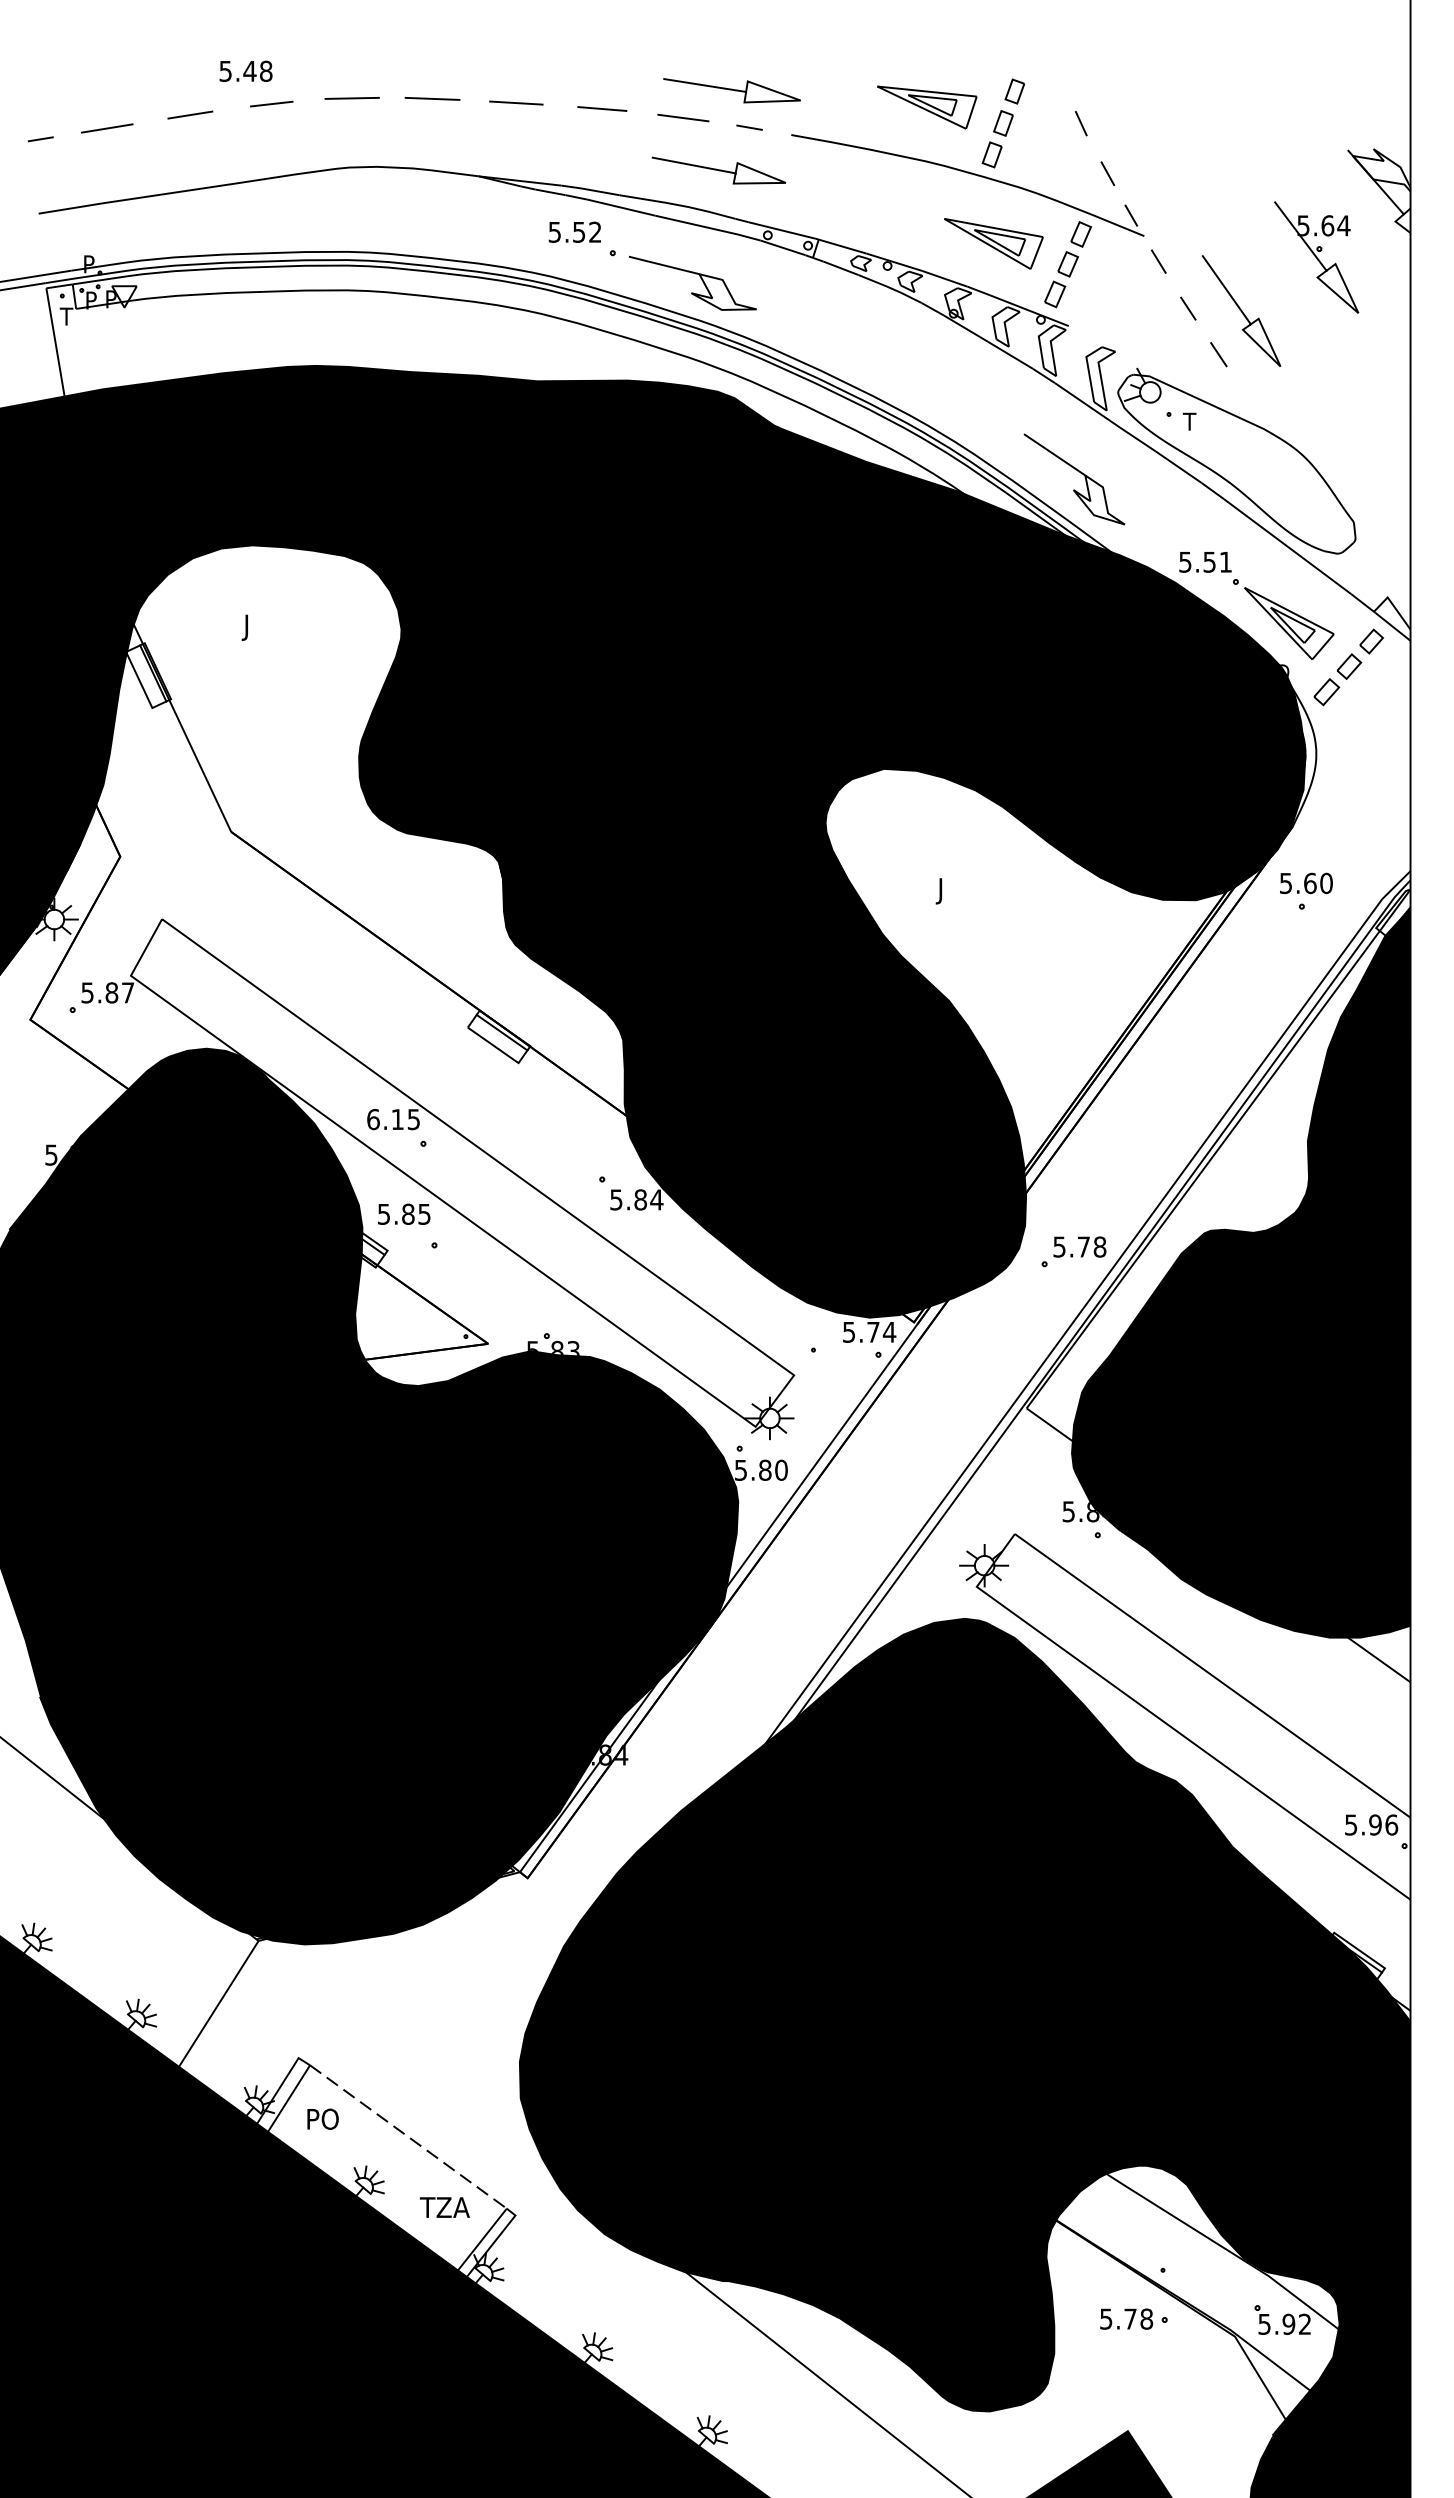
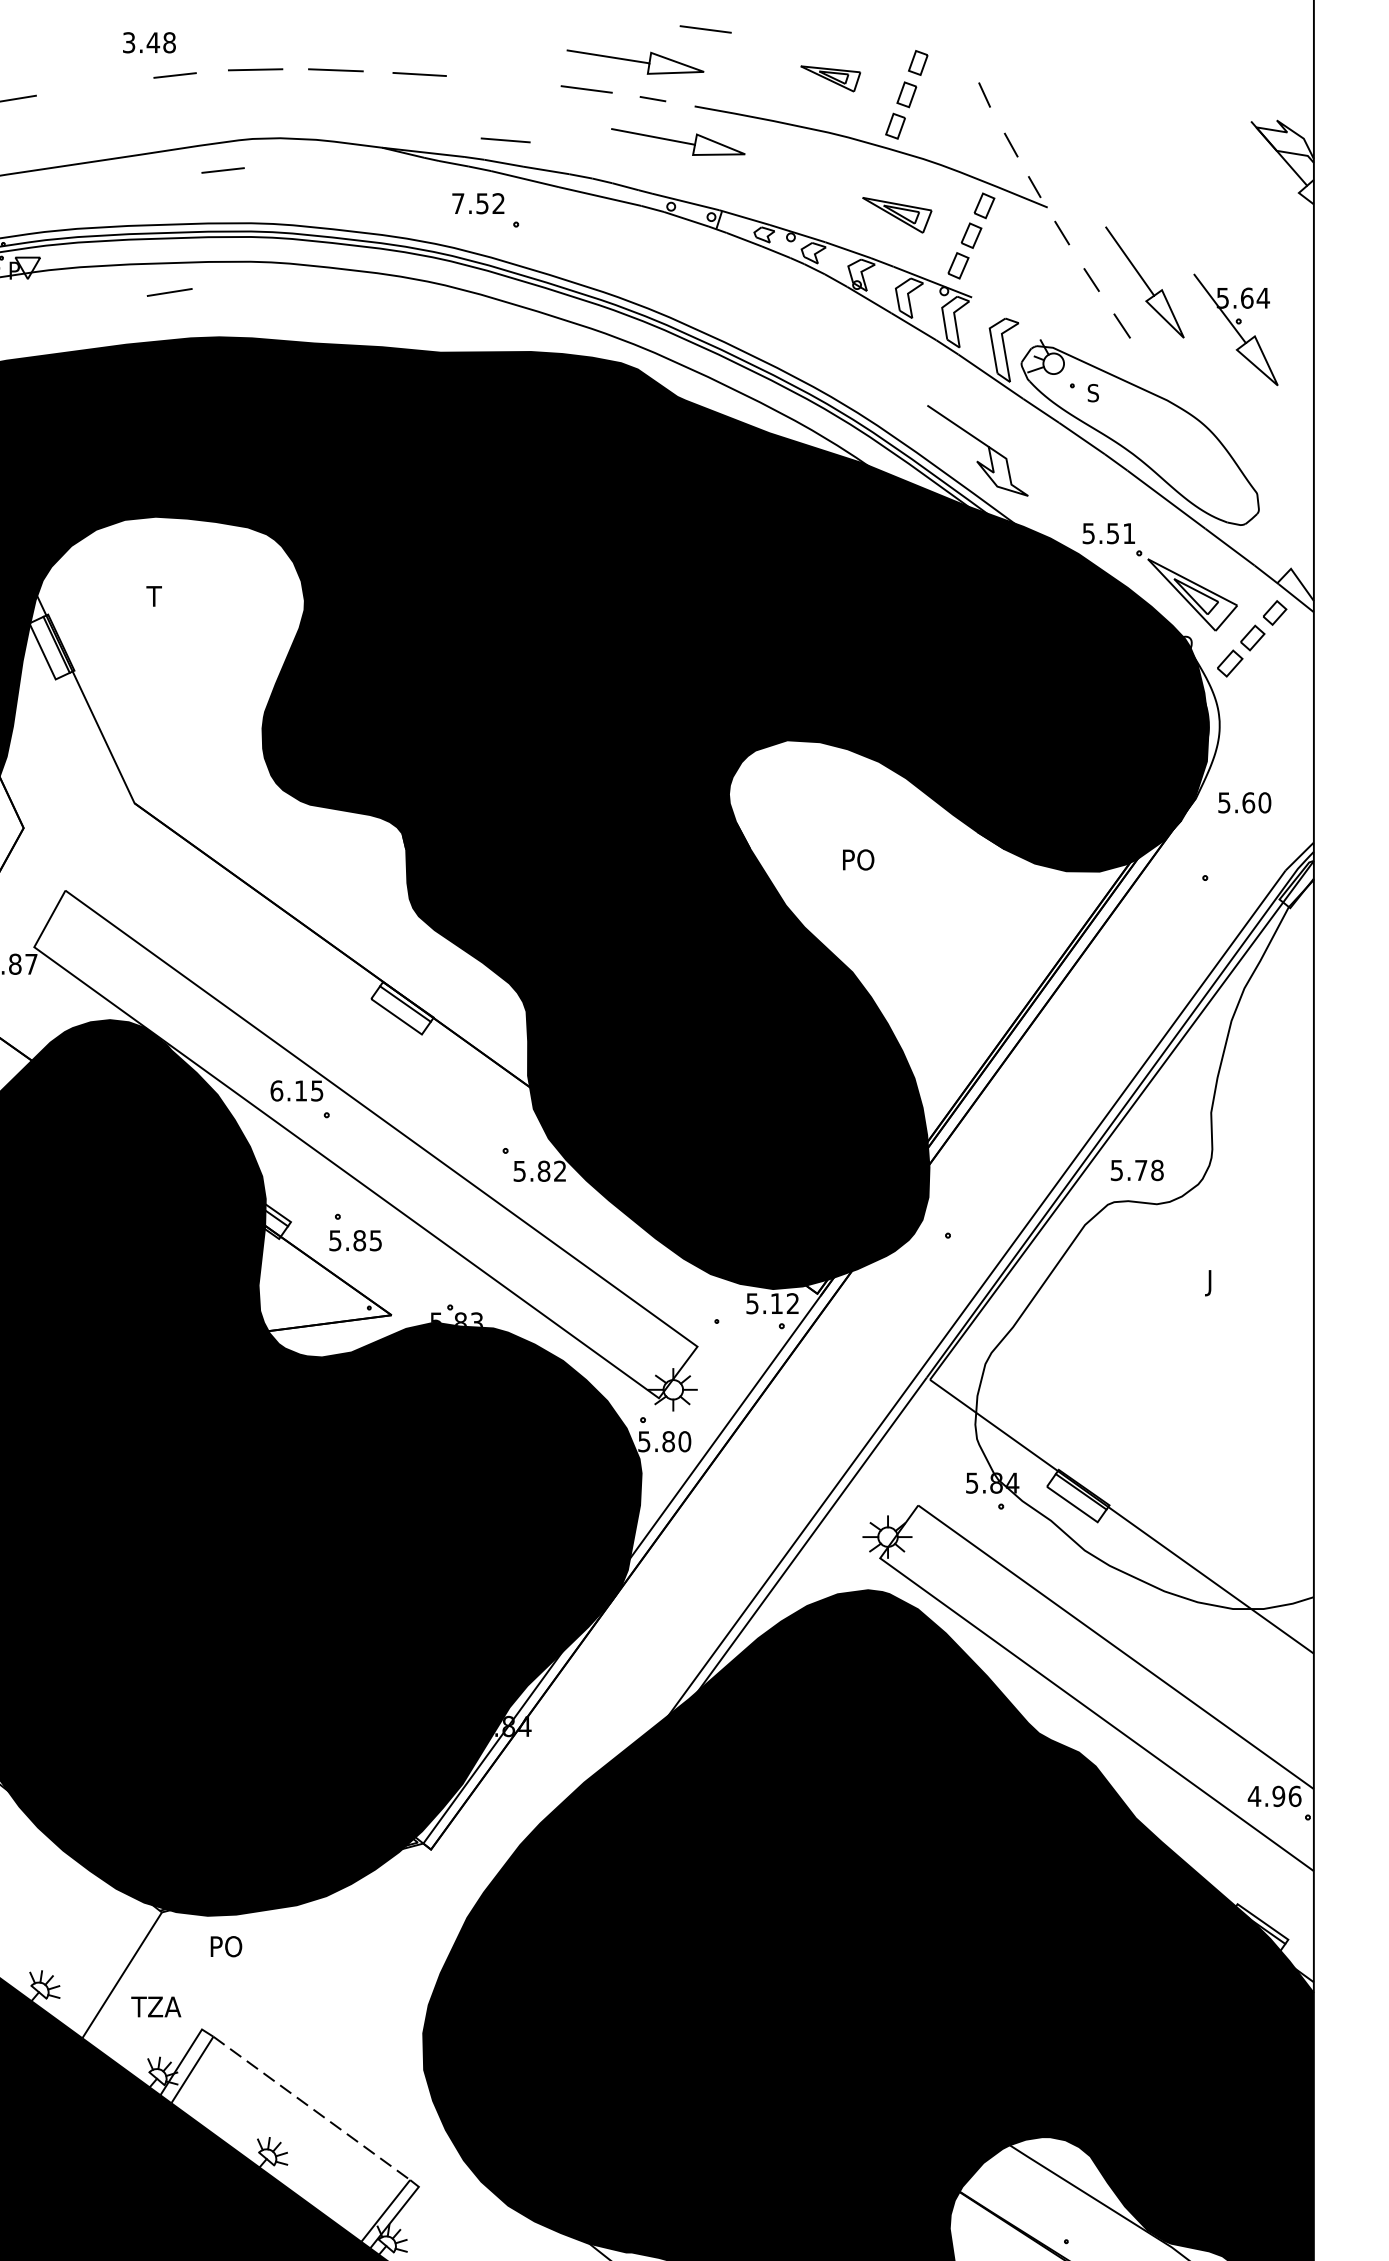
line: (802, 57) -> (705, 28), added
text: (225, 70) -> (128, 41), 5.48 -> 3.48
part: (927, 107) -> (830, 78), size x0.6
line: (602, 108) -> (505, 139), moved
line: (190, 114) -> (169, 291), moved
curve: (718, 170) -> (677, 141), moved
line: (319, 198) -> (222, 169), added
text: (554, 232) -> (457, 203), 5.52 -> 7.52
part: (993, 243) -> (896, 214), size x0.7
part: (1316, 257) -> (1235, 329), moved
curve: (695, 274) -> (598, 245), removed
text: (1189, 421) -> (1092, 392), T -> S
text: (249, 627) -> (152, 598), J -> T
text: (1306, 883) -> (1244, 802), moved
text: (952, 891) -> (855, 862), J -> PO
text: (656, 1199) -> (559, 1170), 5.84 -> 5.82
text: (404, 1213) -> (355, 1239), moved
text: (1079, 1246) -> (1136, 1169), moved
fill: (1240, 1272) -> (1143, 1243), removed
text: (881, 1331) -> (784, 1302), 5.74 -> 5.12
text: (1350, 1824) -> (1253, 1795), 5.96 -> 4.96
text: (322, 2118) -> (225, 1945), moved
text: (444, 2207) -> (155, 2006), moved

